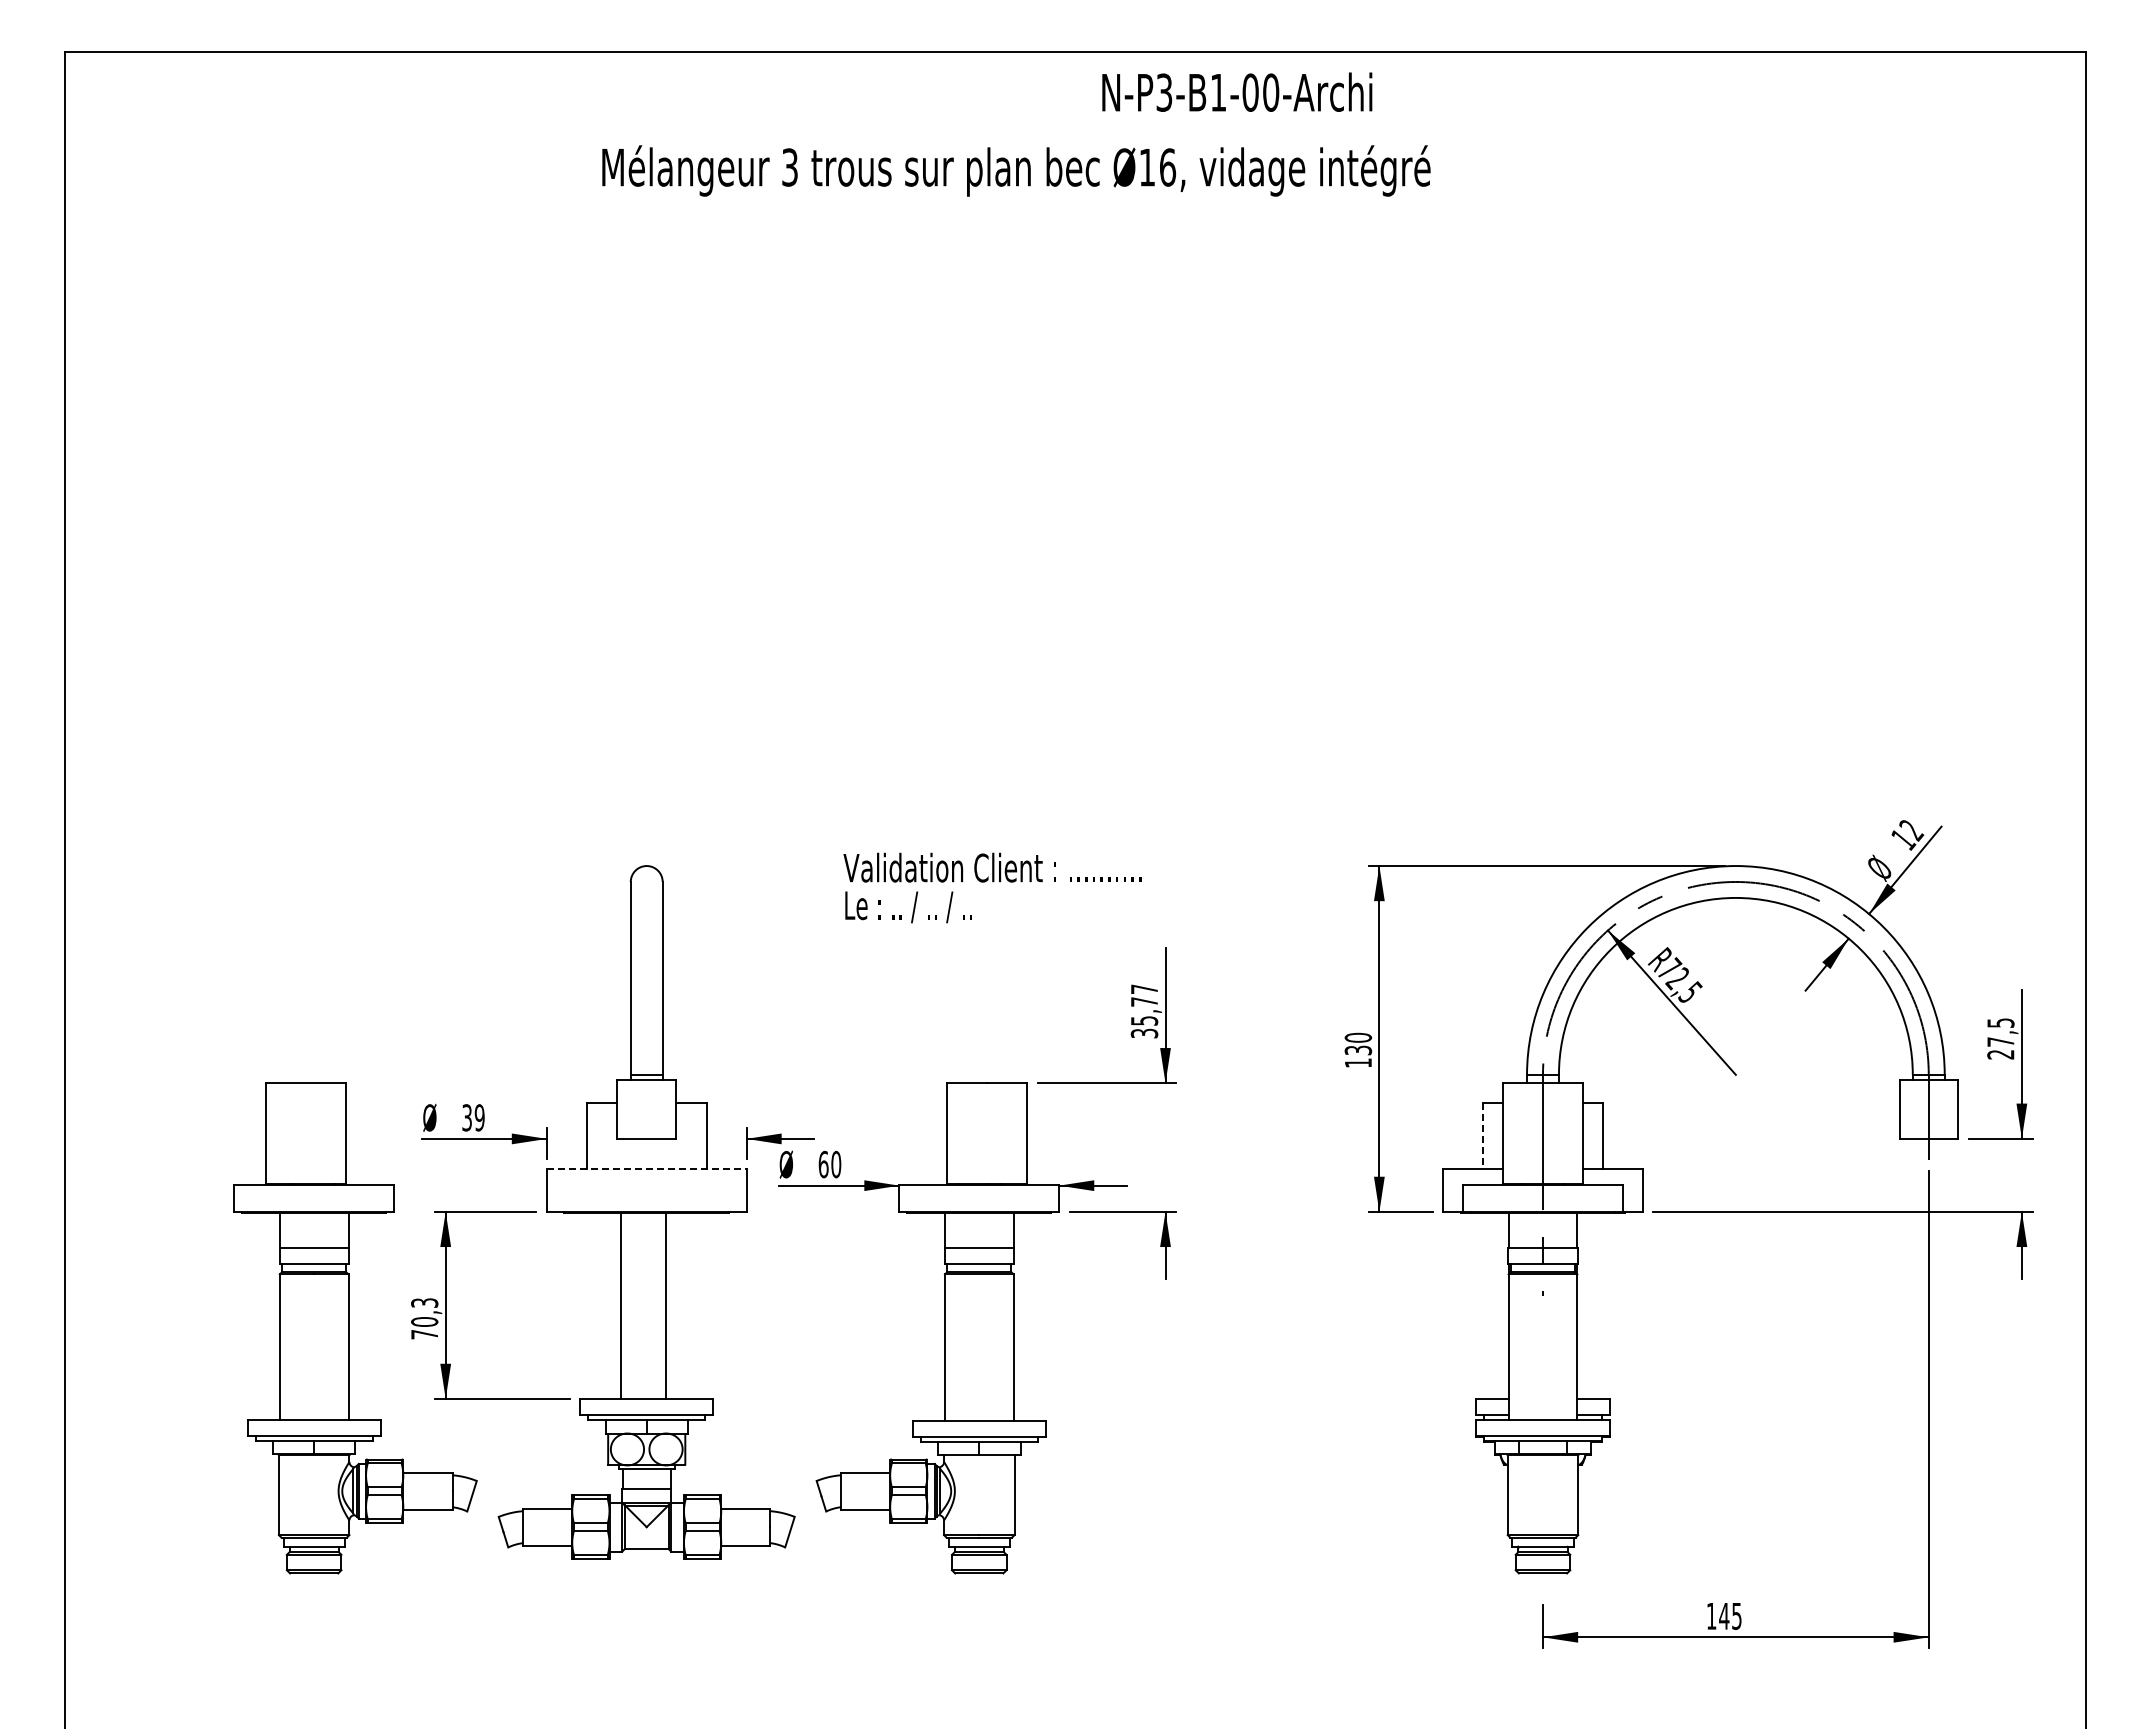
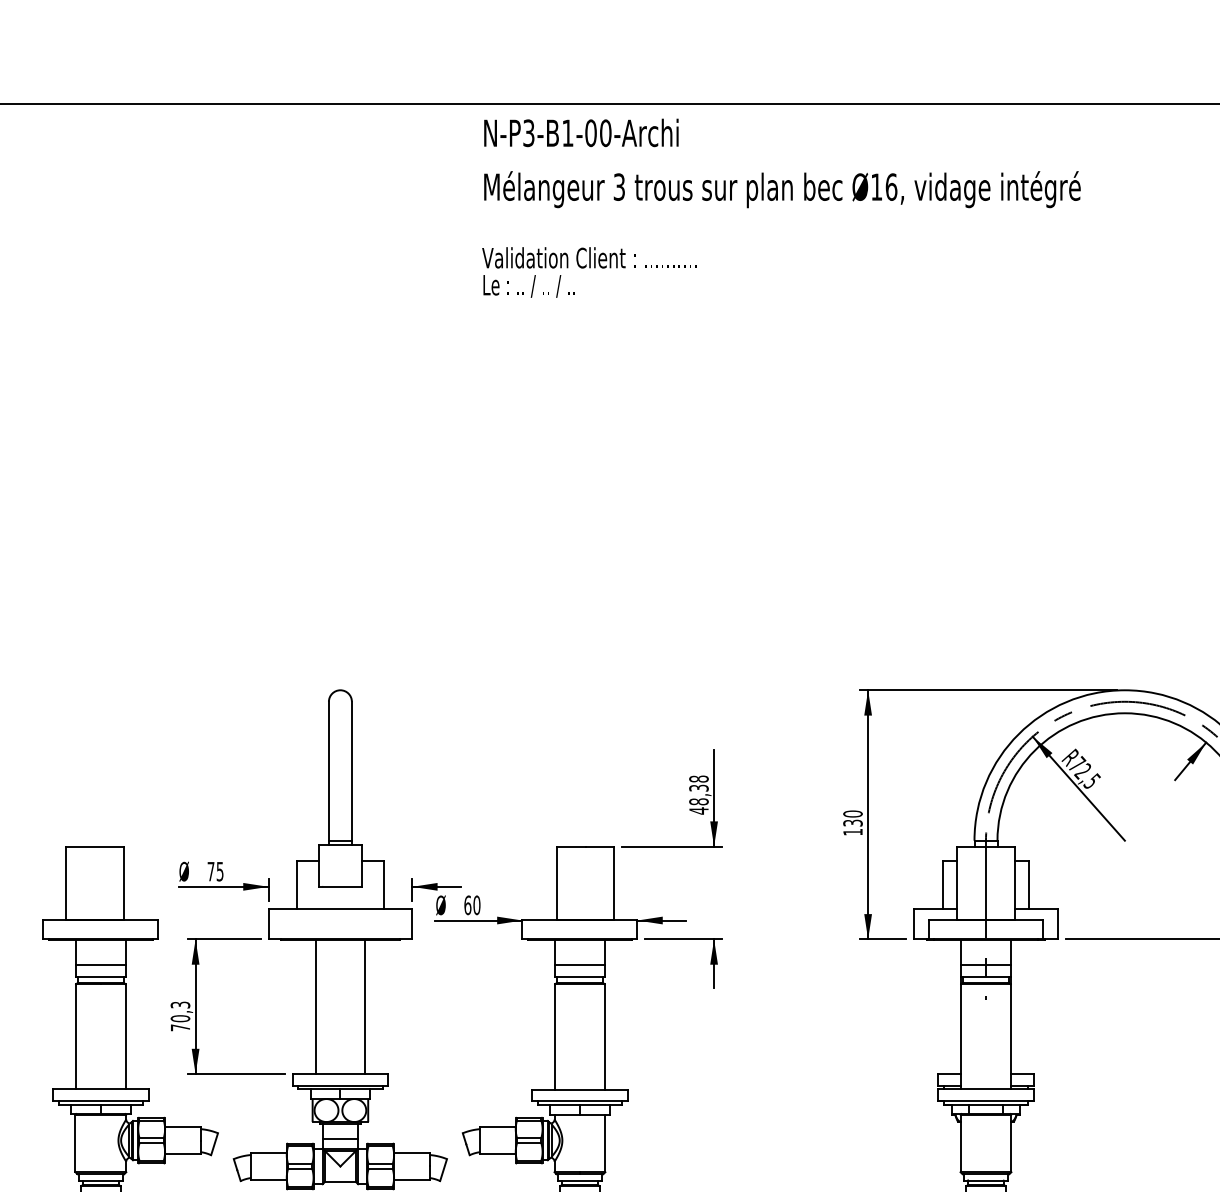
text: (1237, 91) -> (581, 132), moved
text: (1016, 170) -> (782, 189), moved
text: (992, 887) -> (589, 272), moved
text: (1144, 1011) -> (698, 795), 35,77 -> 48,38
text: (473, 1117) -> (215, 871), 39 -> 75
line: (1483, 1136) -> (943, 885), dashed -> solid
line: (646, 1169) -> (340, 908), dashed -> solid
line: (621, 1305) -> (365, 1006), moved
line: (666, 1305) -> (315, 1006), moved

